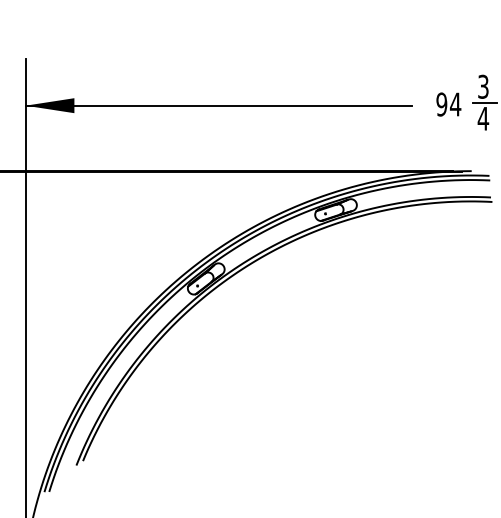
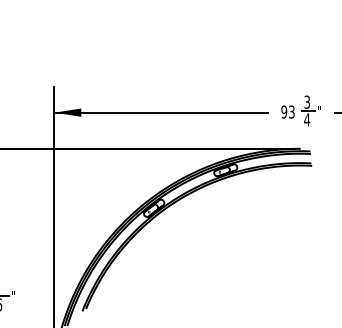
text: (455, 103) -> (291, 111), 94 -> 93

